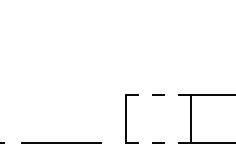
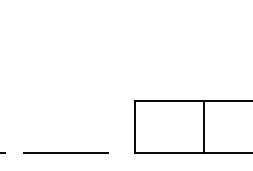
line: (157, 94) -> (168, 101), dashed -> solid
line: (157, 142) -> (168, 152), dashed -> solid

